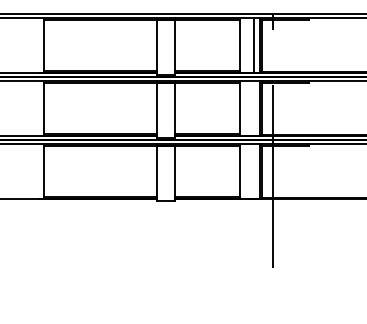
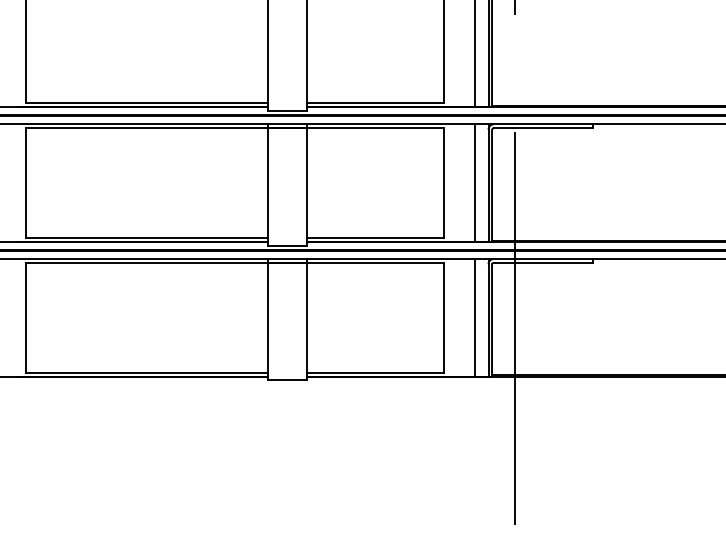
line: (254, 108) -> (475, 183), added
line: (254, 171) -> (475, 317), added

